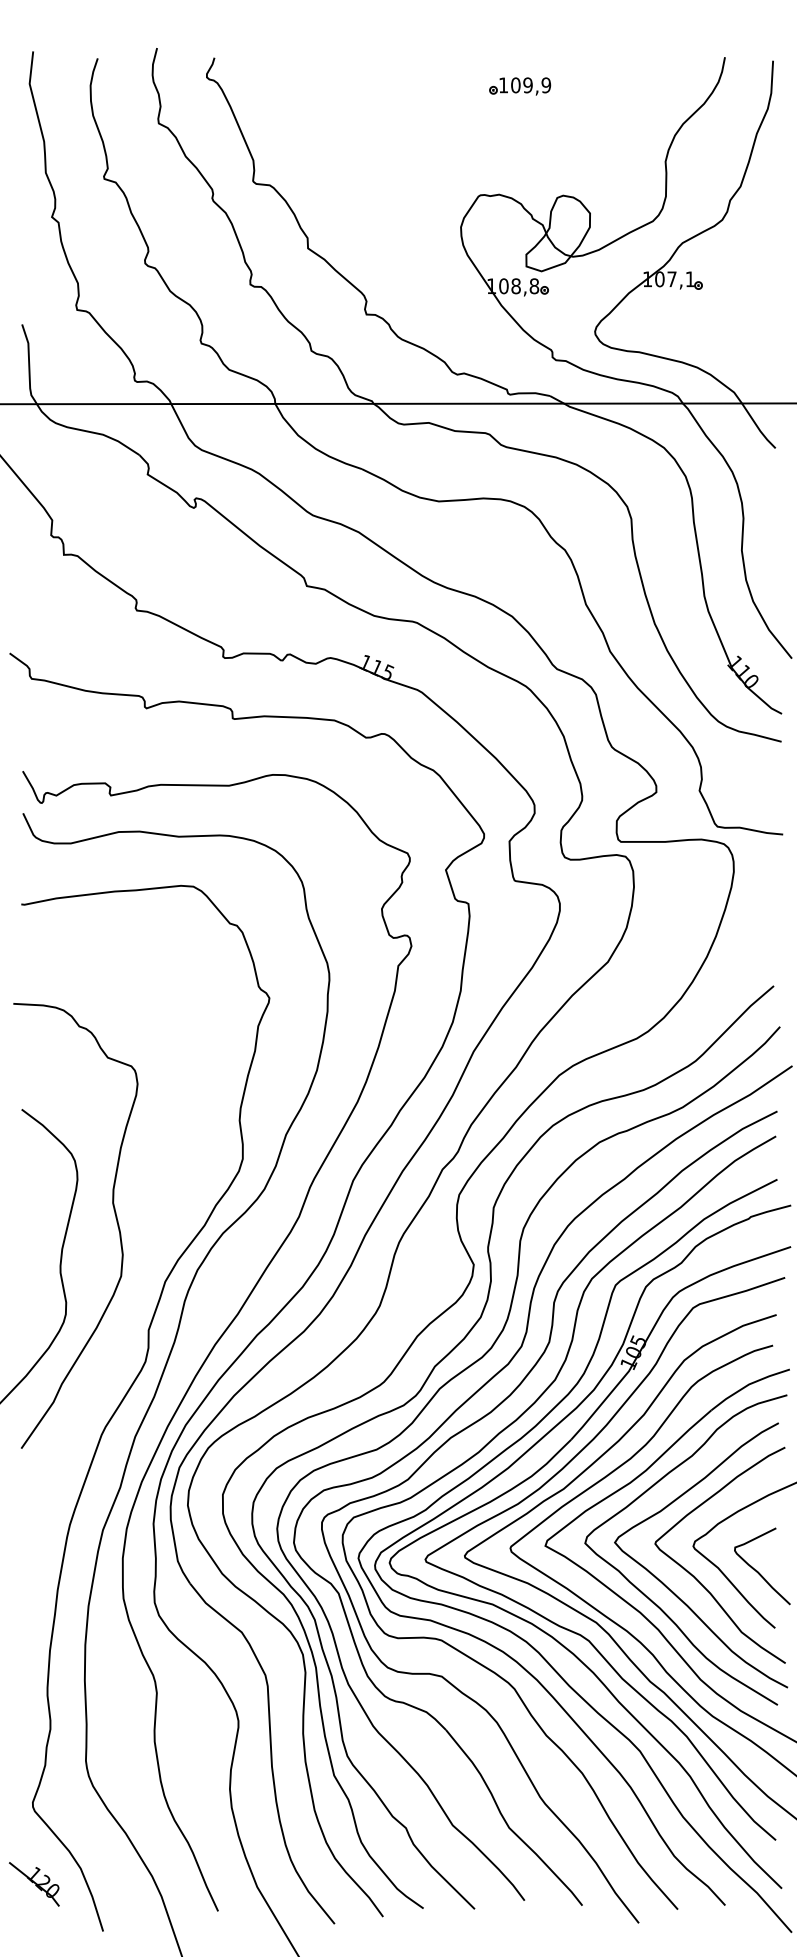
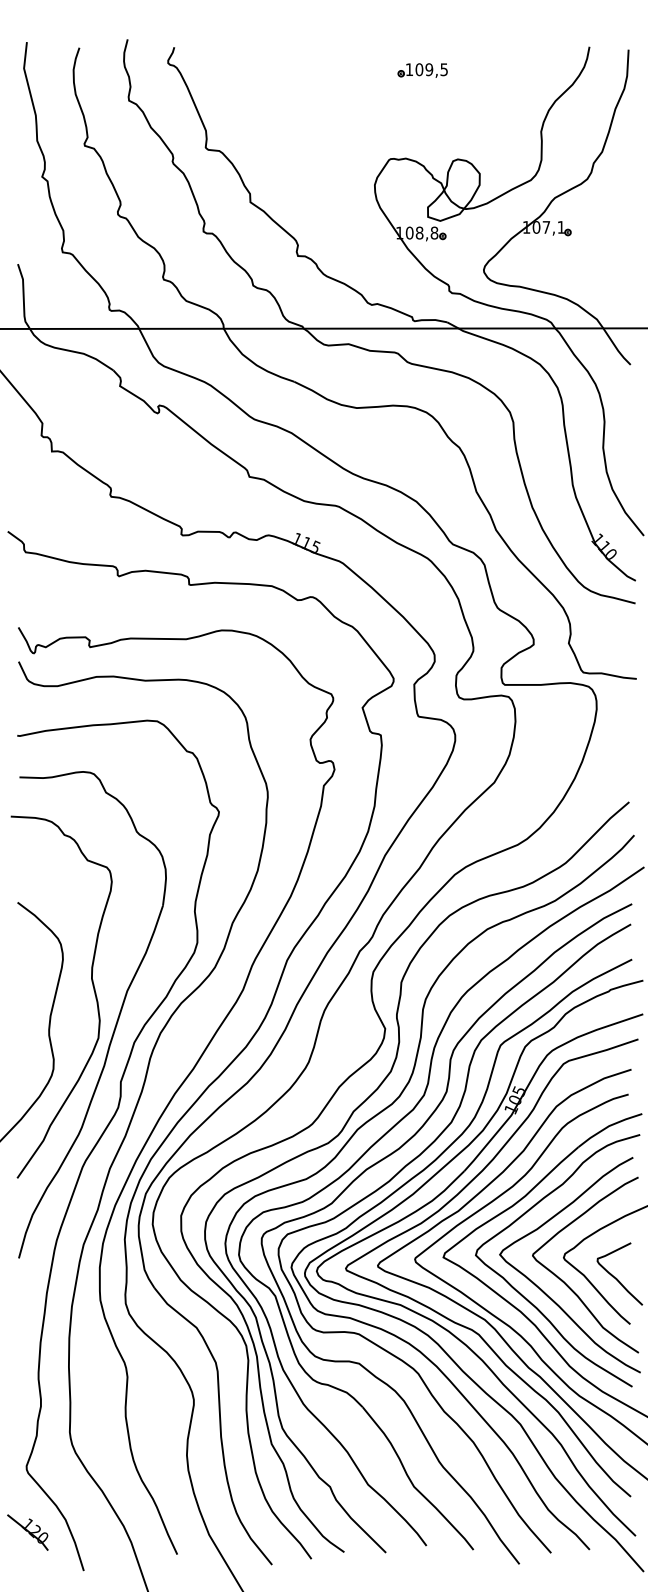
text: (546, 84) -> (444, 68), 109,9 -> 109,5
part: (142, 1258) -> (115, 1023), added

